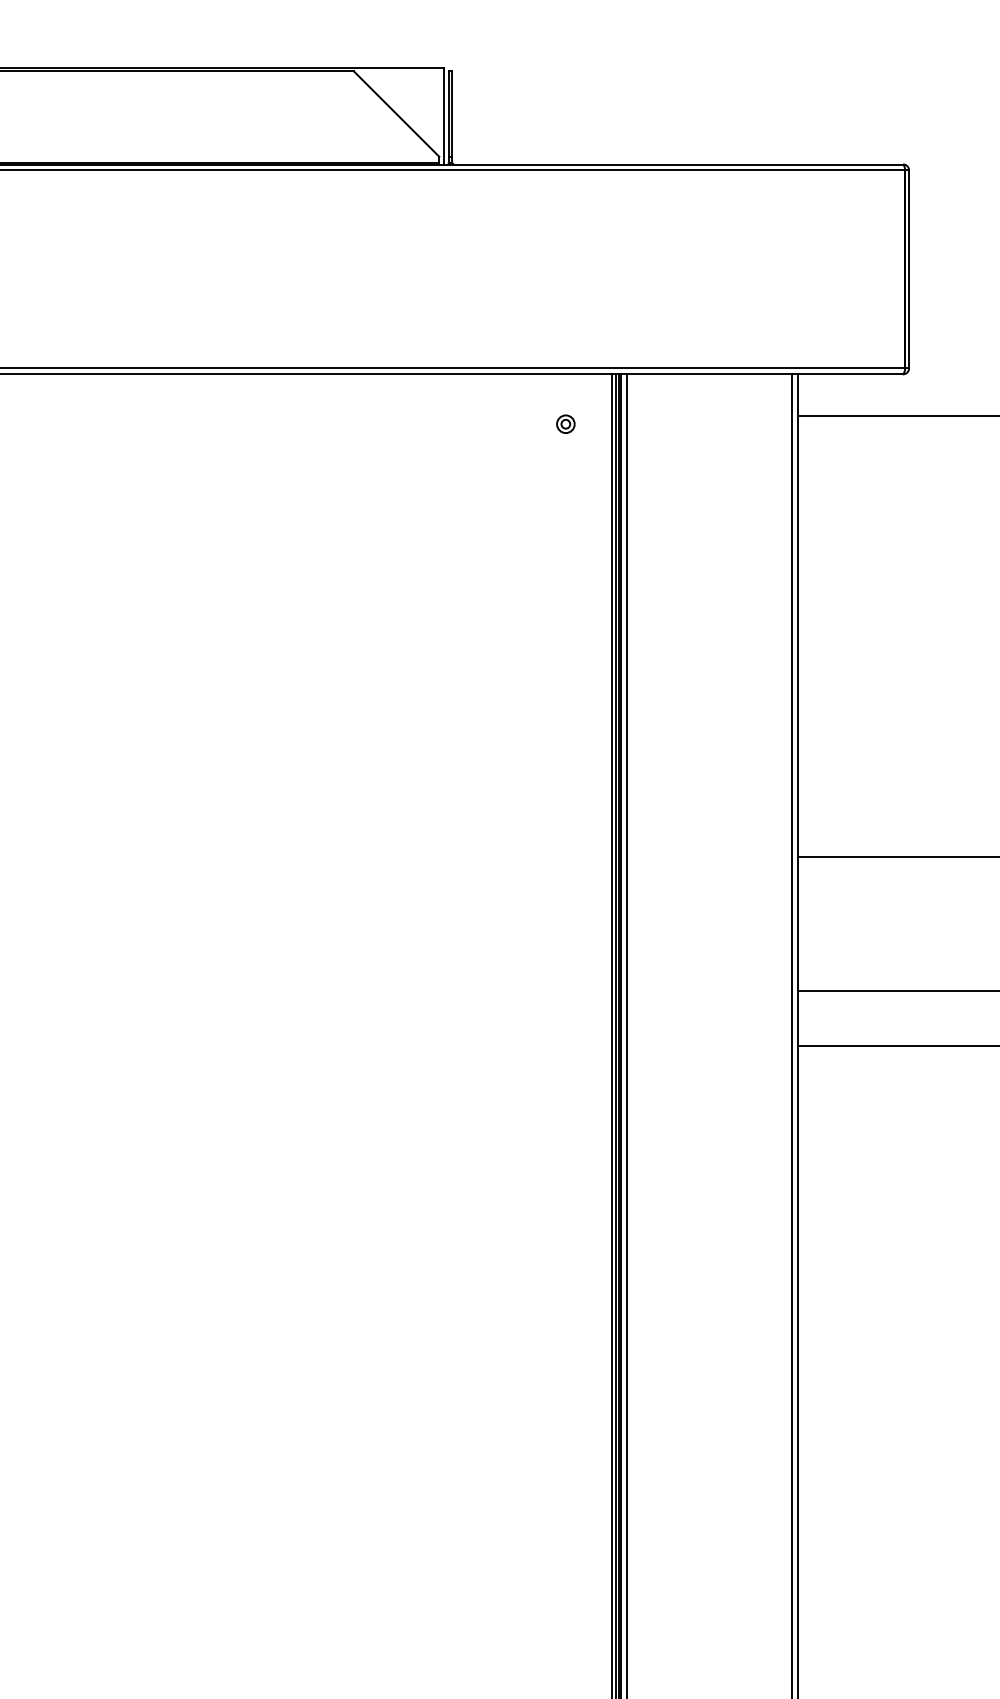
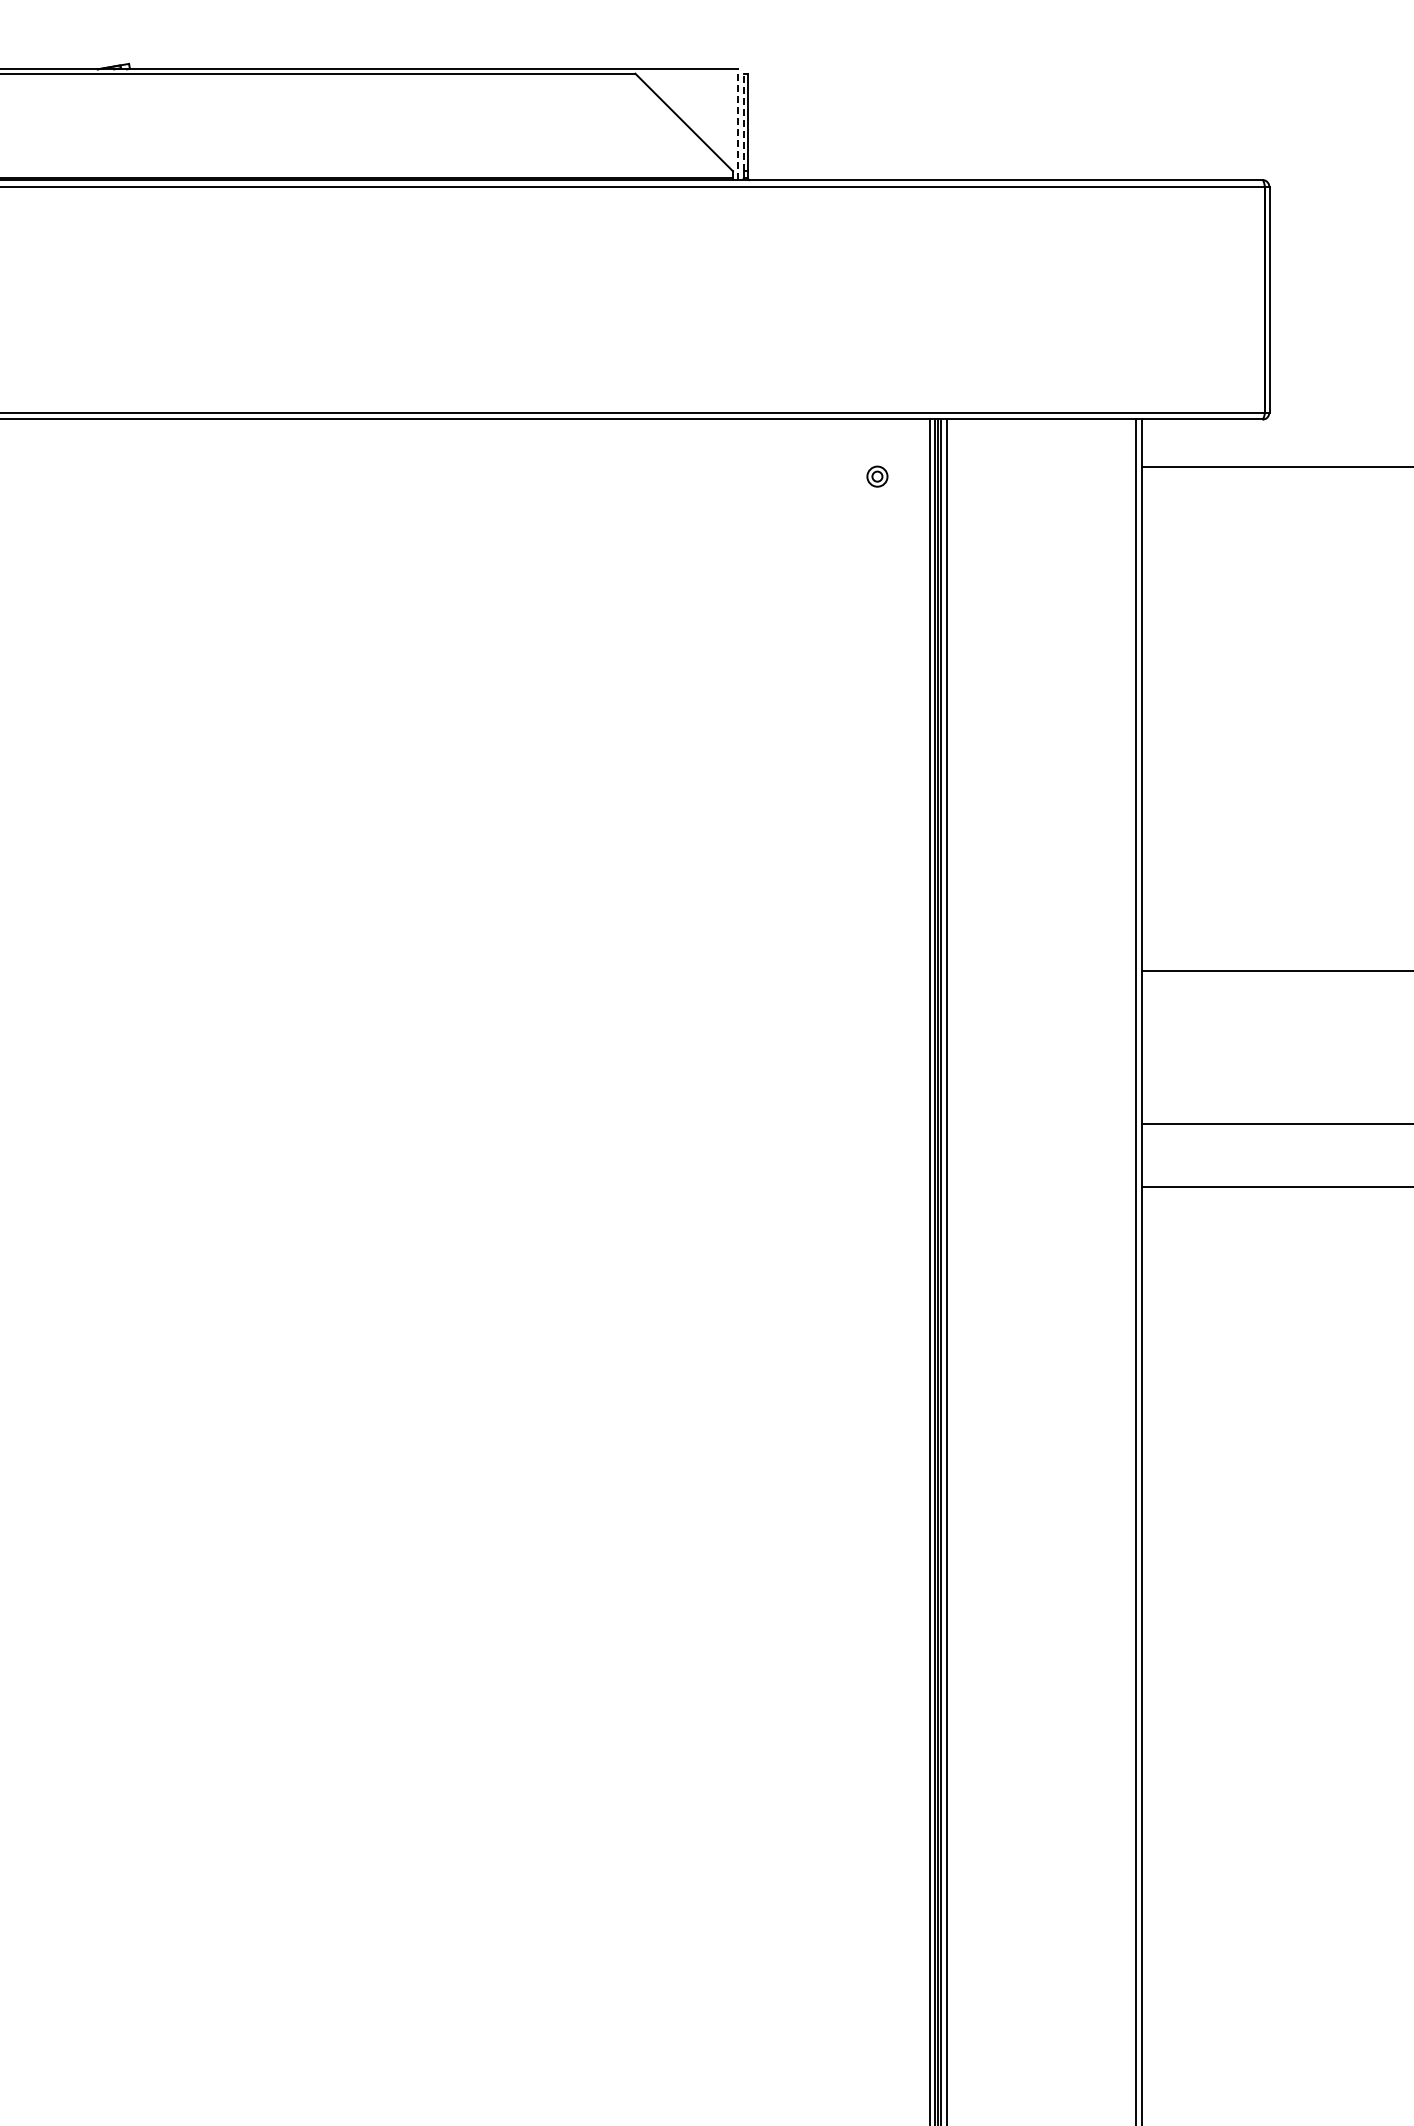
line: (448, 114) -> (743, 122), solid -> dashed
line: (443, 115) -> (737, 124), solid -> dashed

